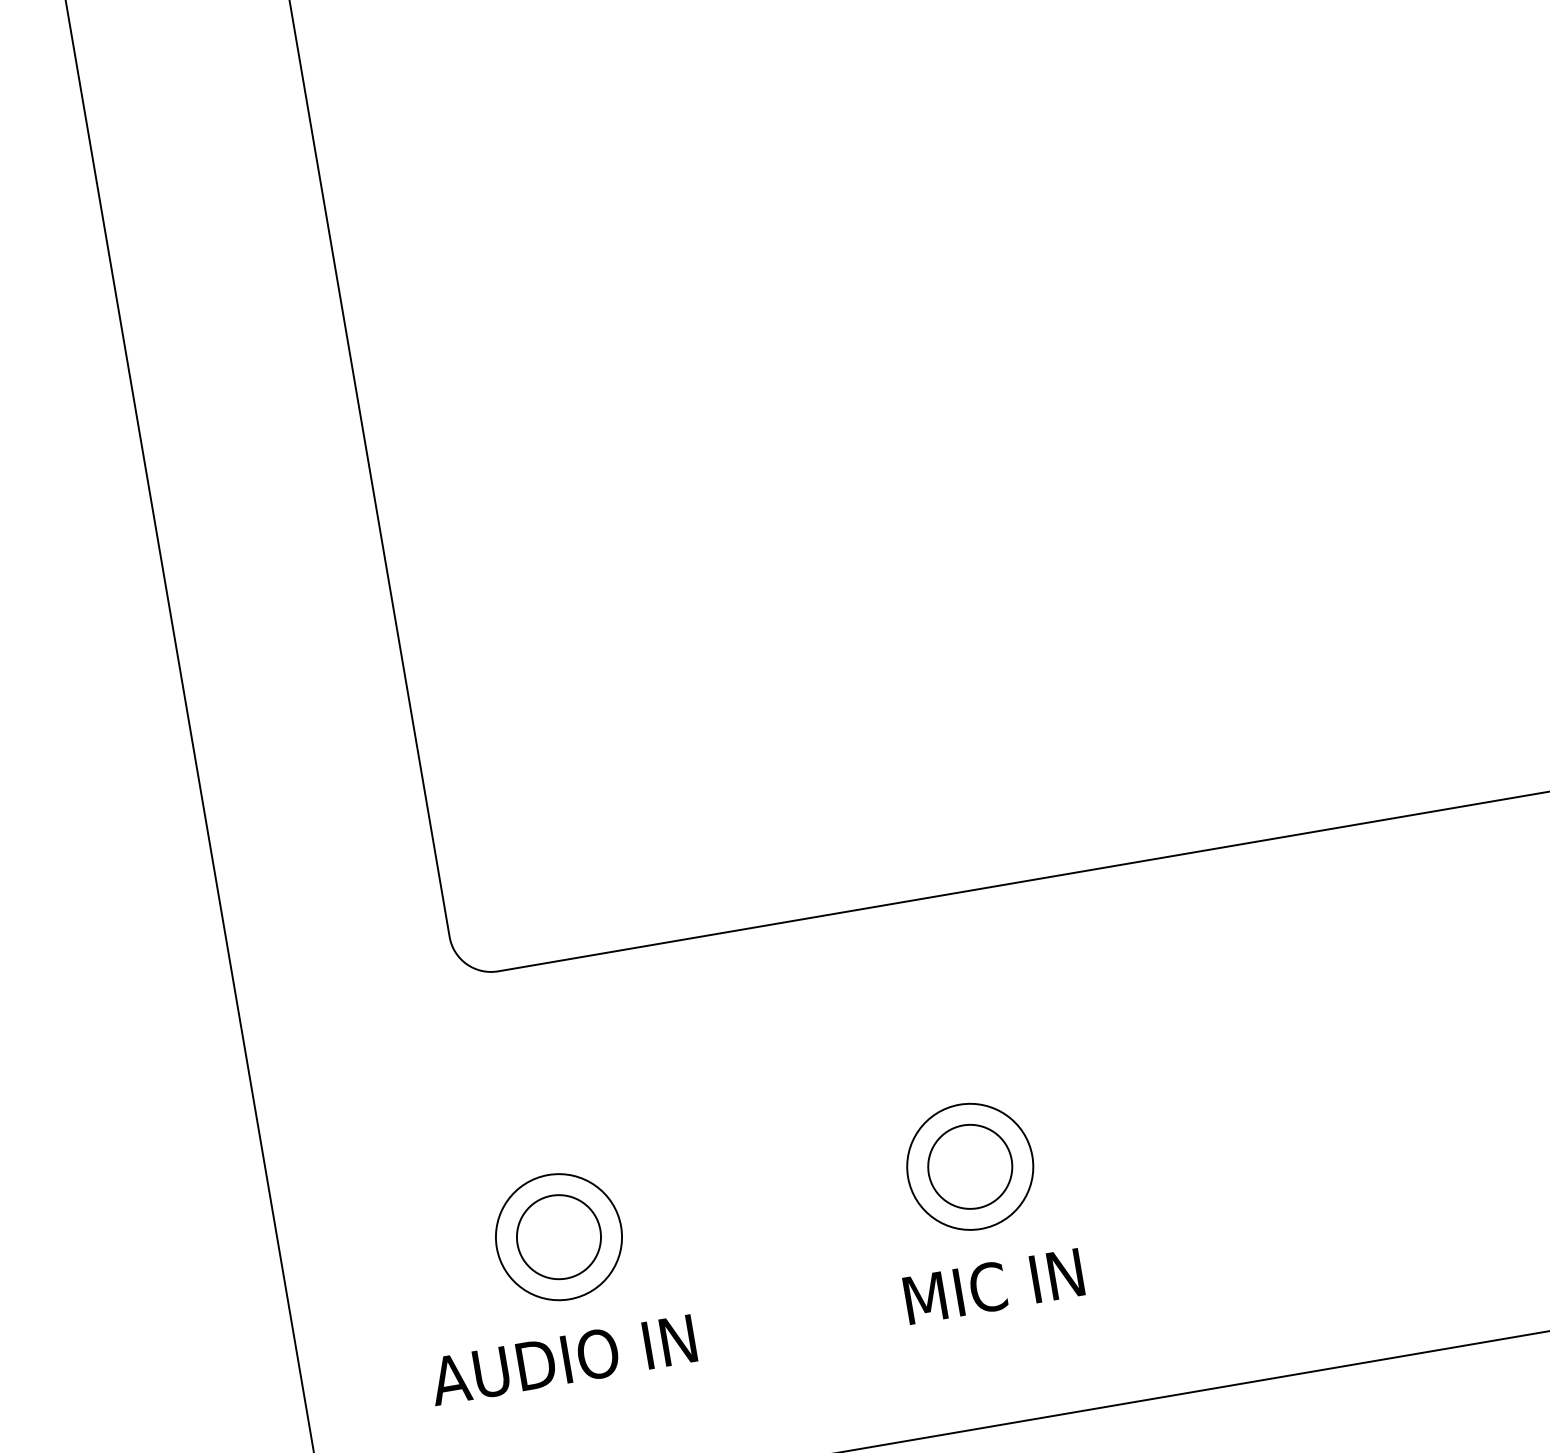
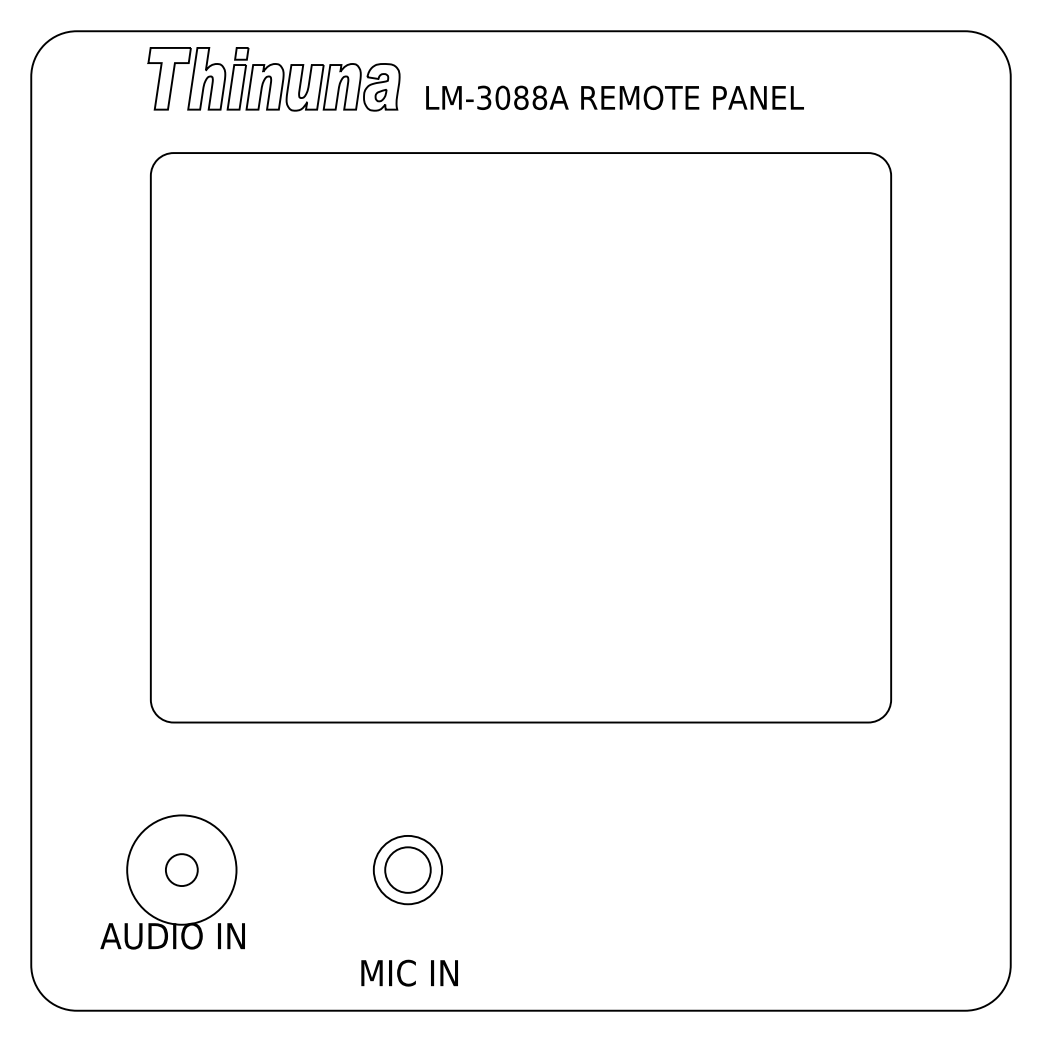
circle: (558, 1236) -> (181, 869), size x0.7
circle: (558, 1236) -> (181, 869), size x1.6
text: (993, 1285) -> (409, 972), moved

